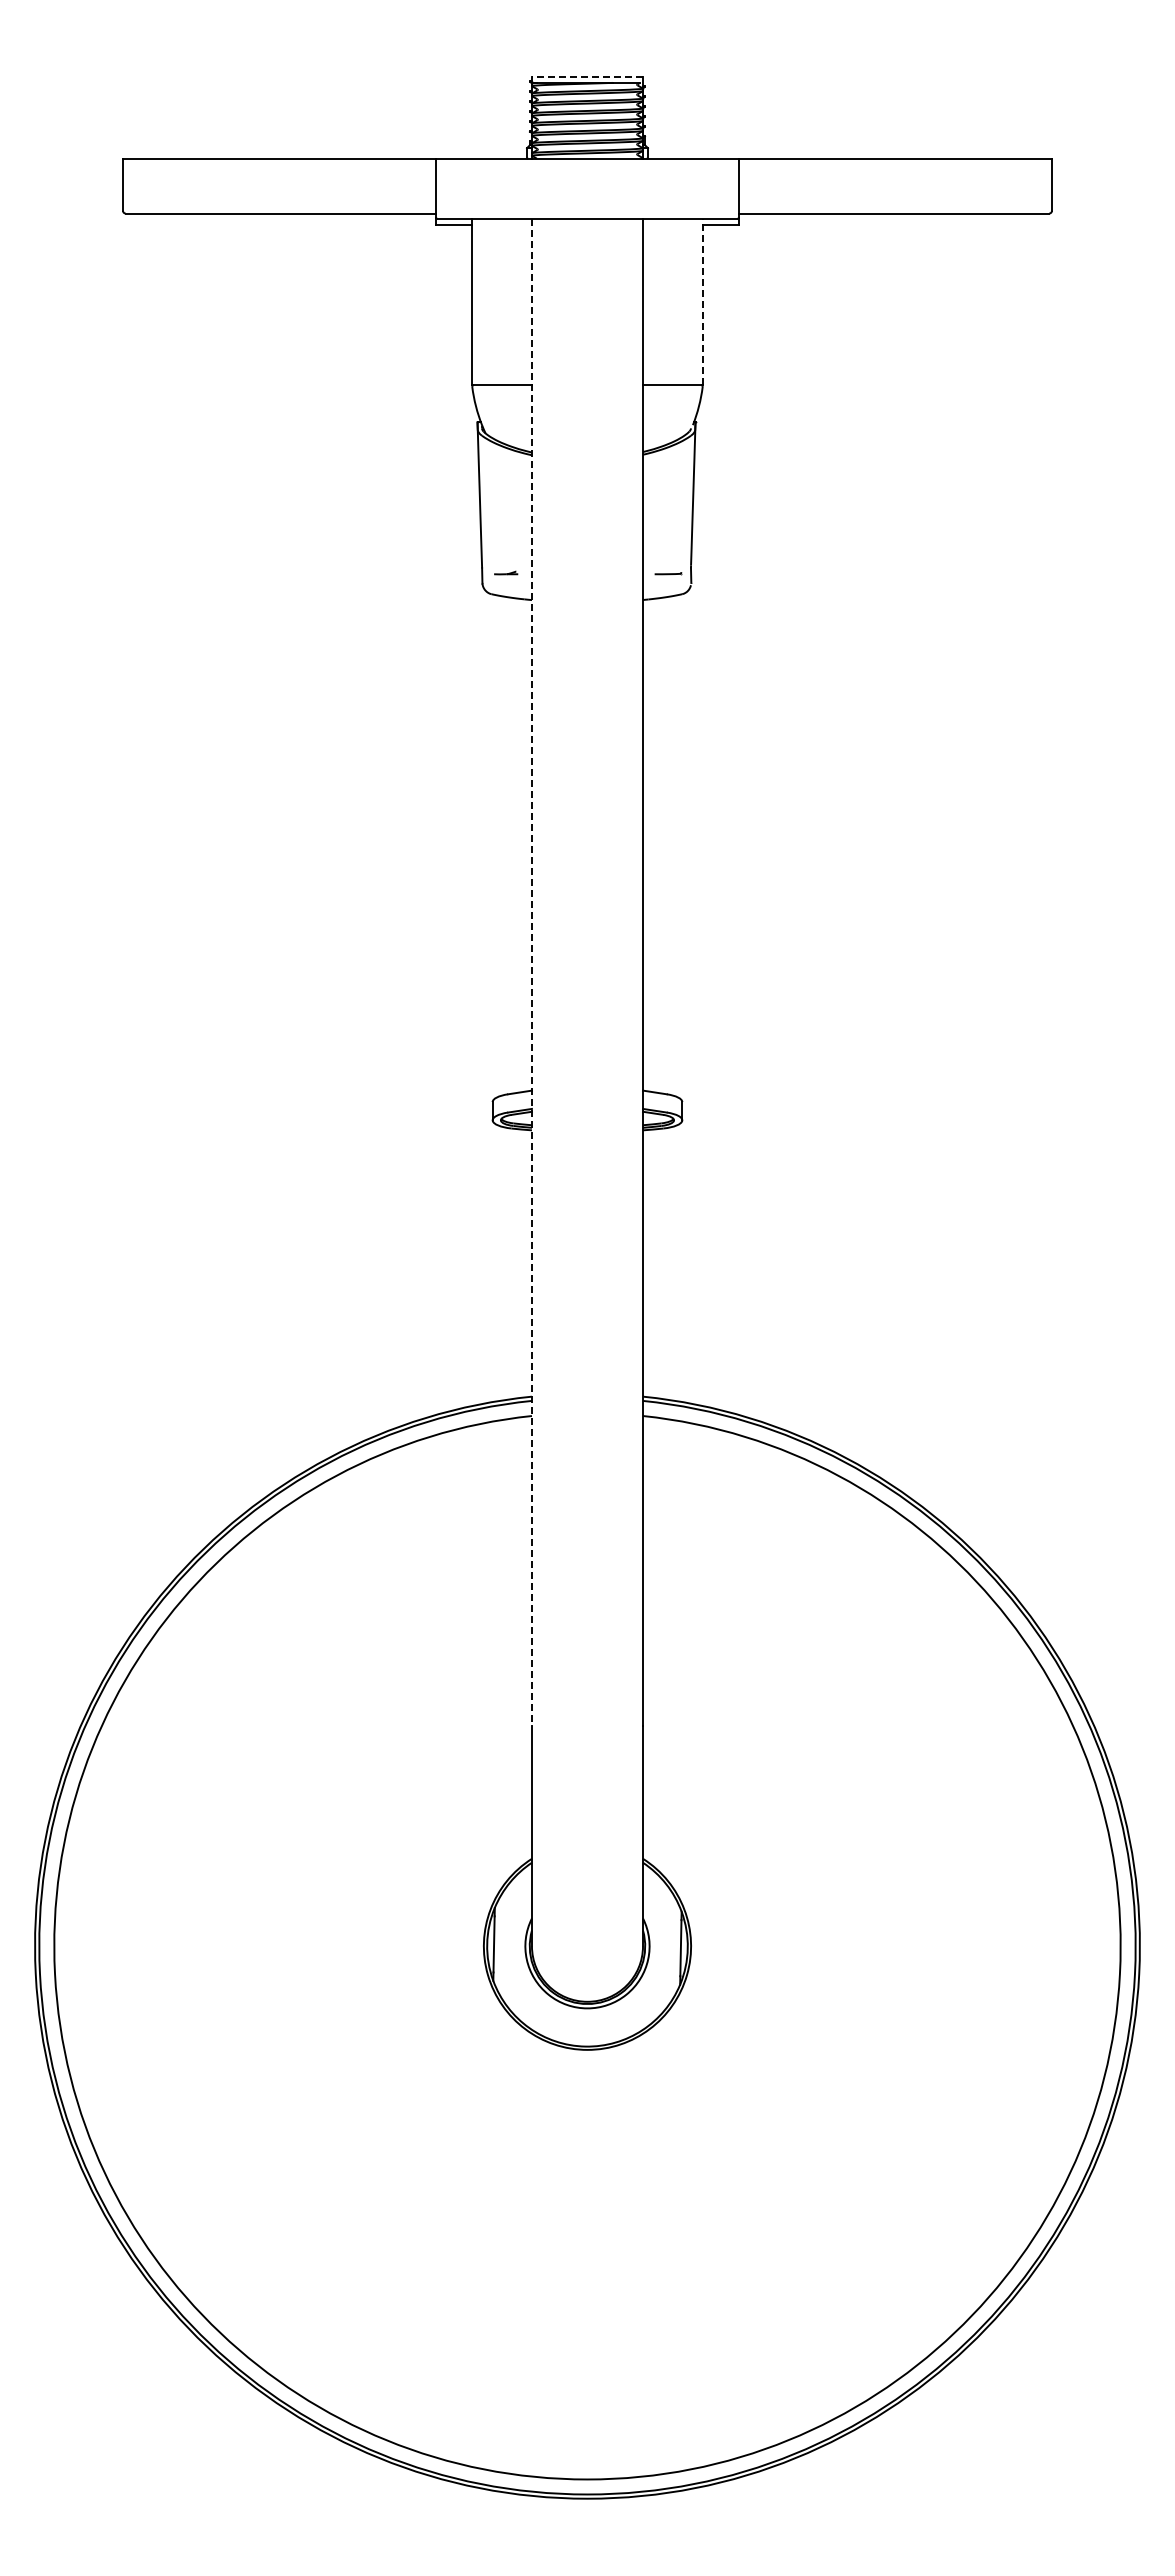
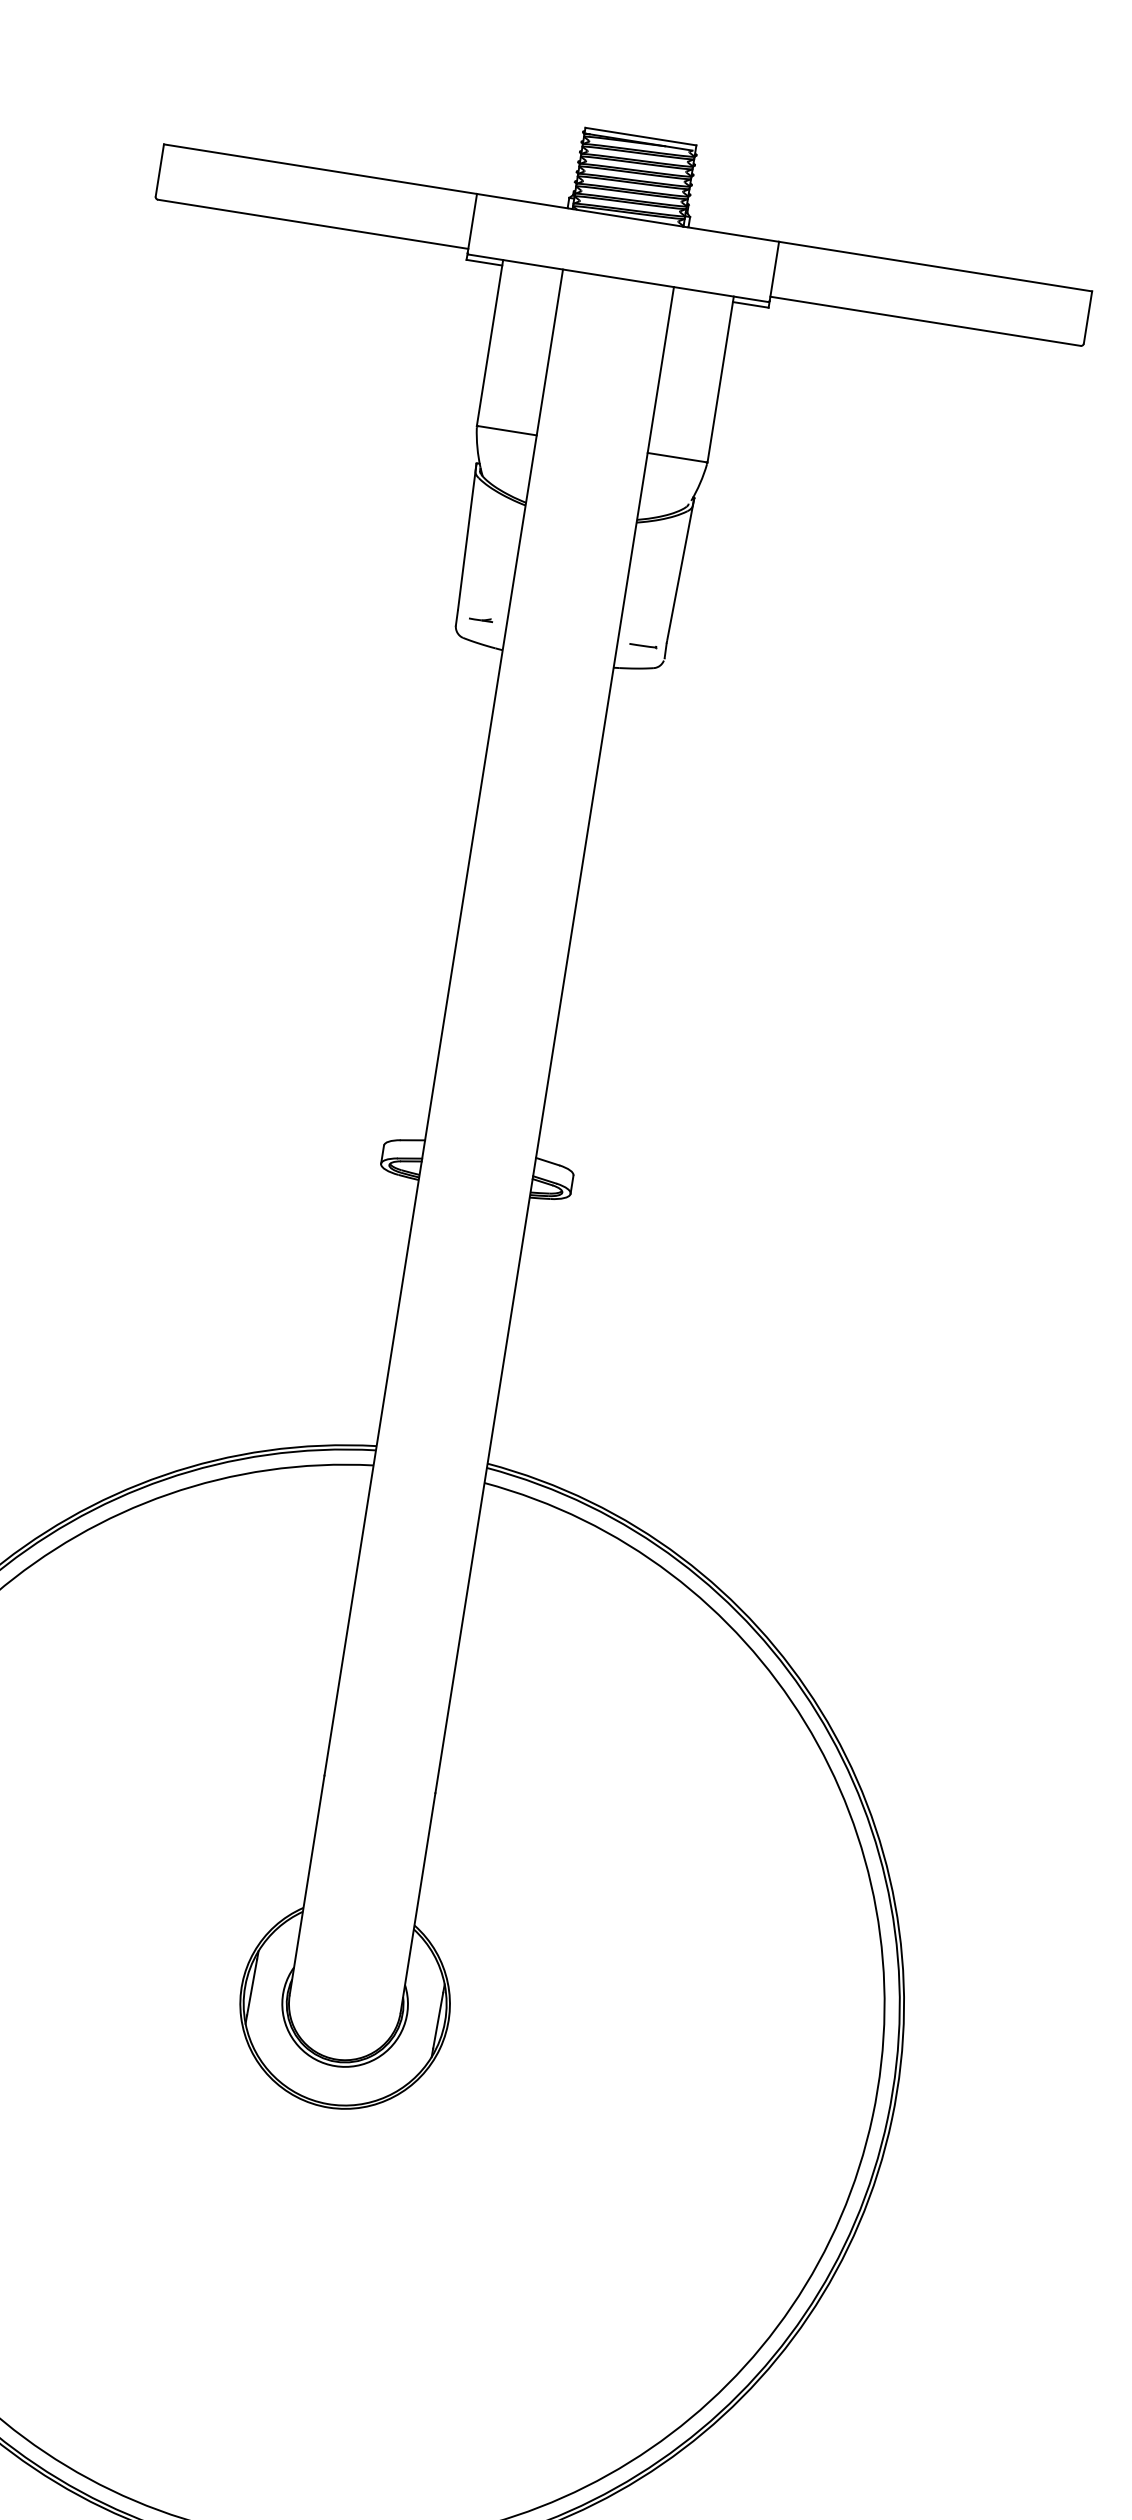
line: (587, 77) -> (640, 136), dashed -> solid
line: (702, 301) -> (720, 378), dashed -> solid
line: (531, 972) -> (443, 1022), dashed -> solid

